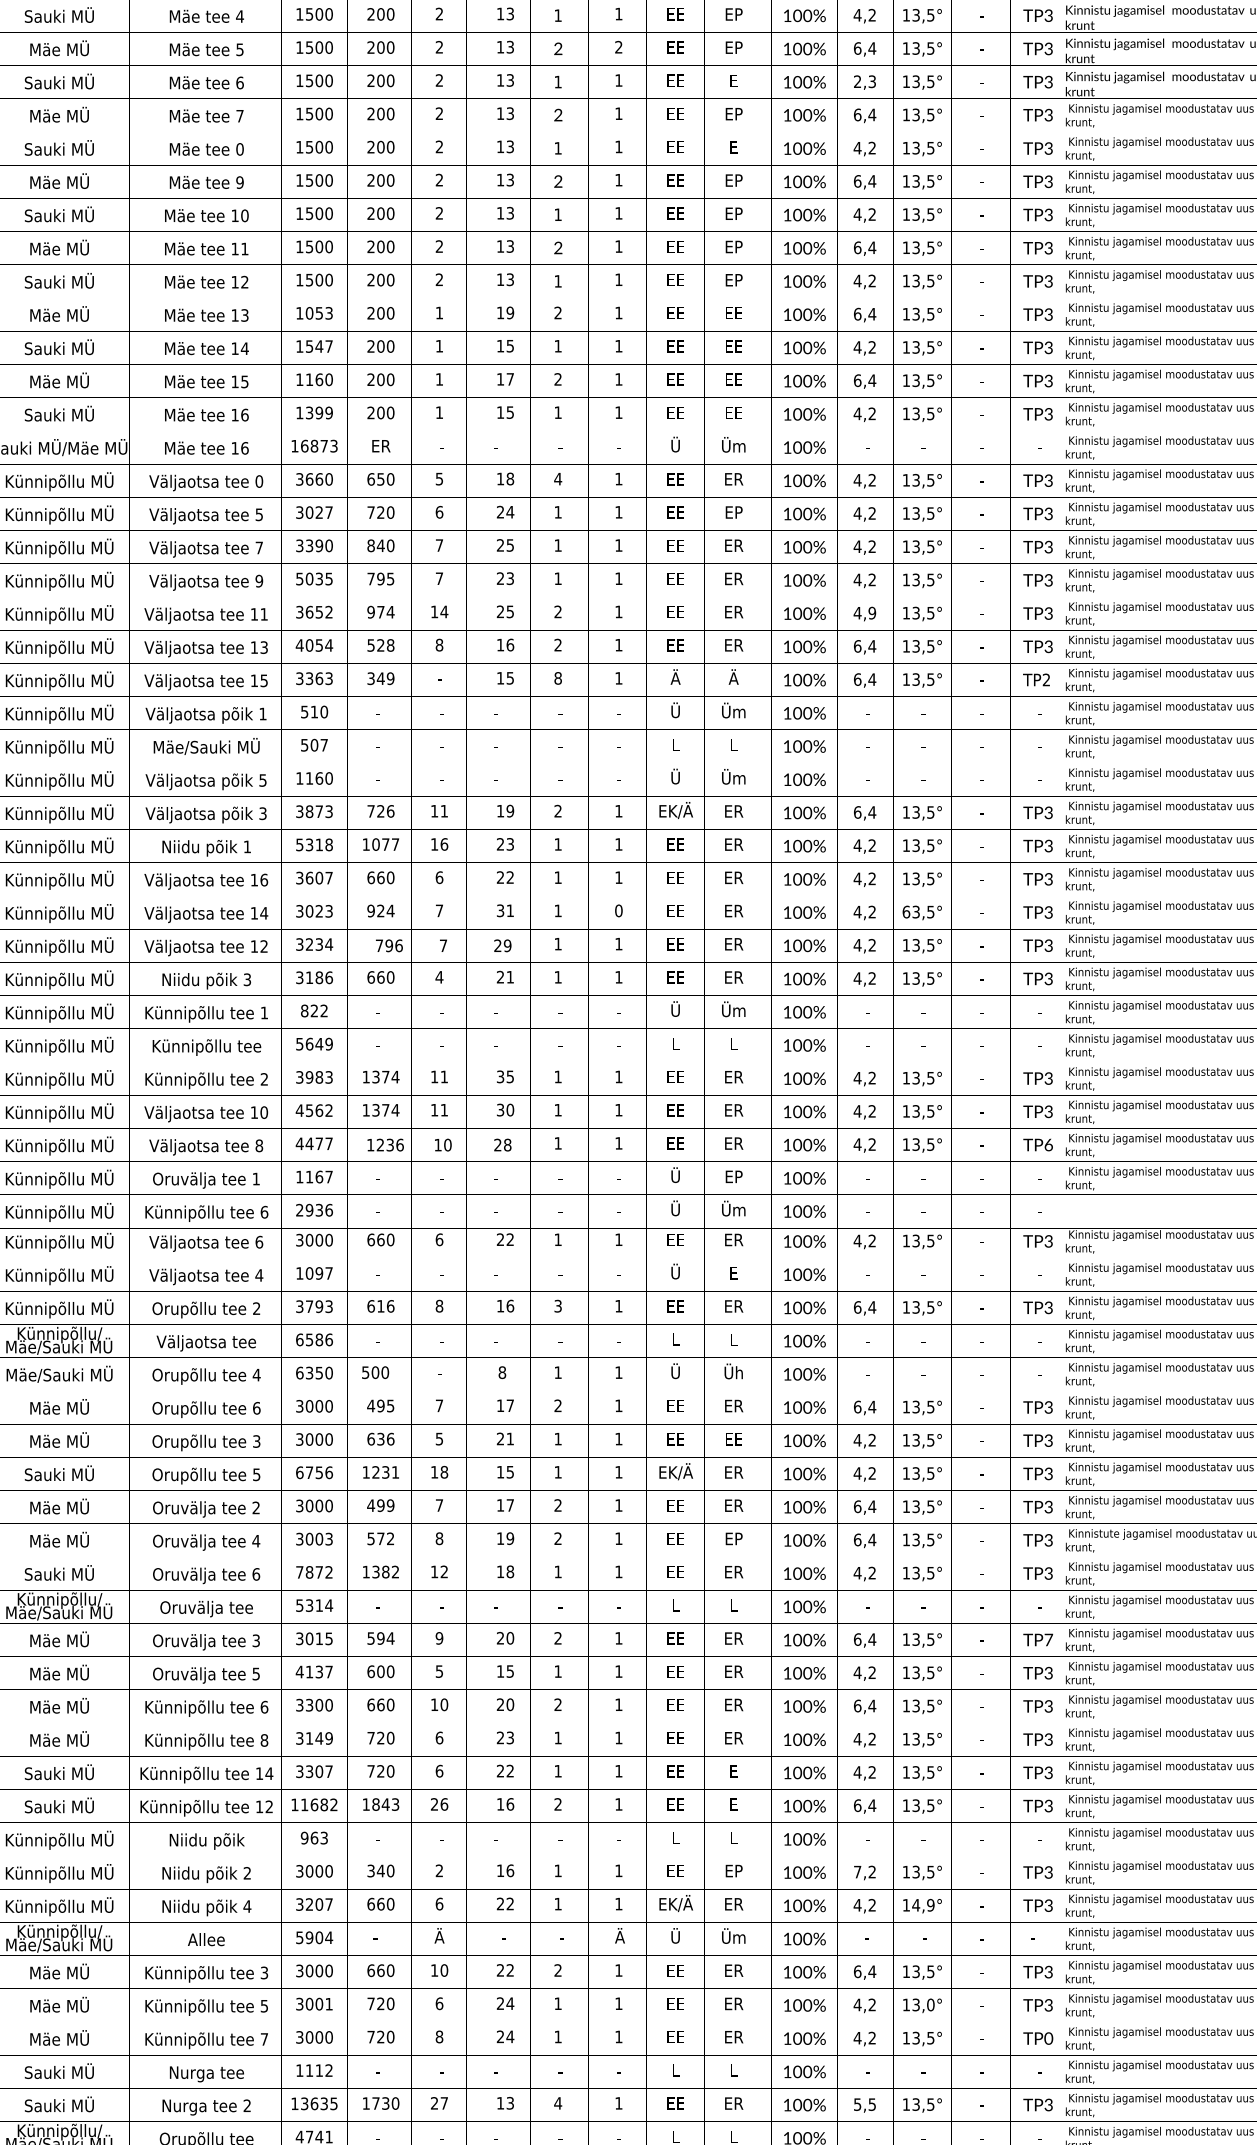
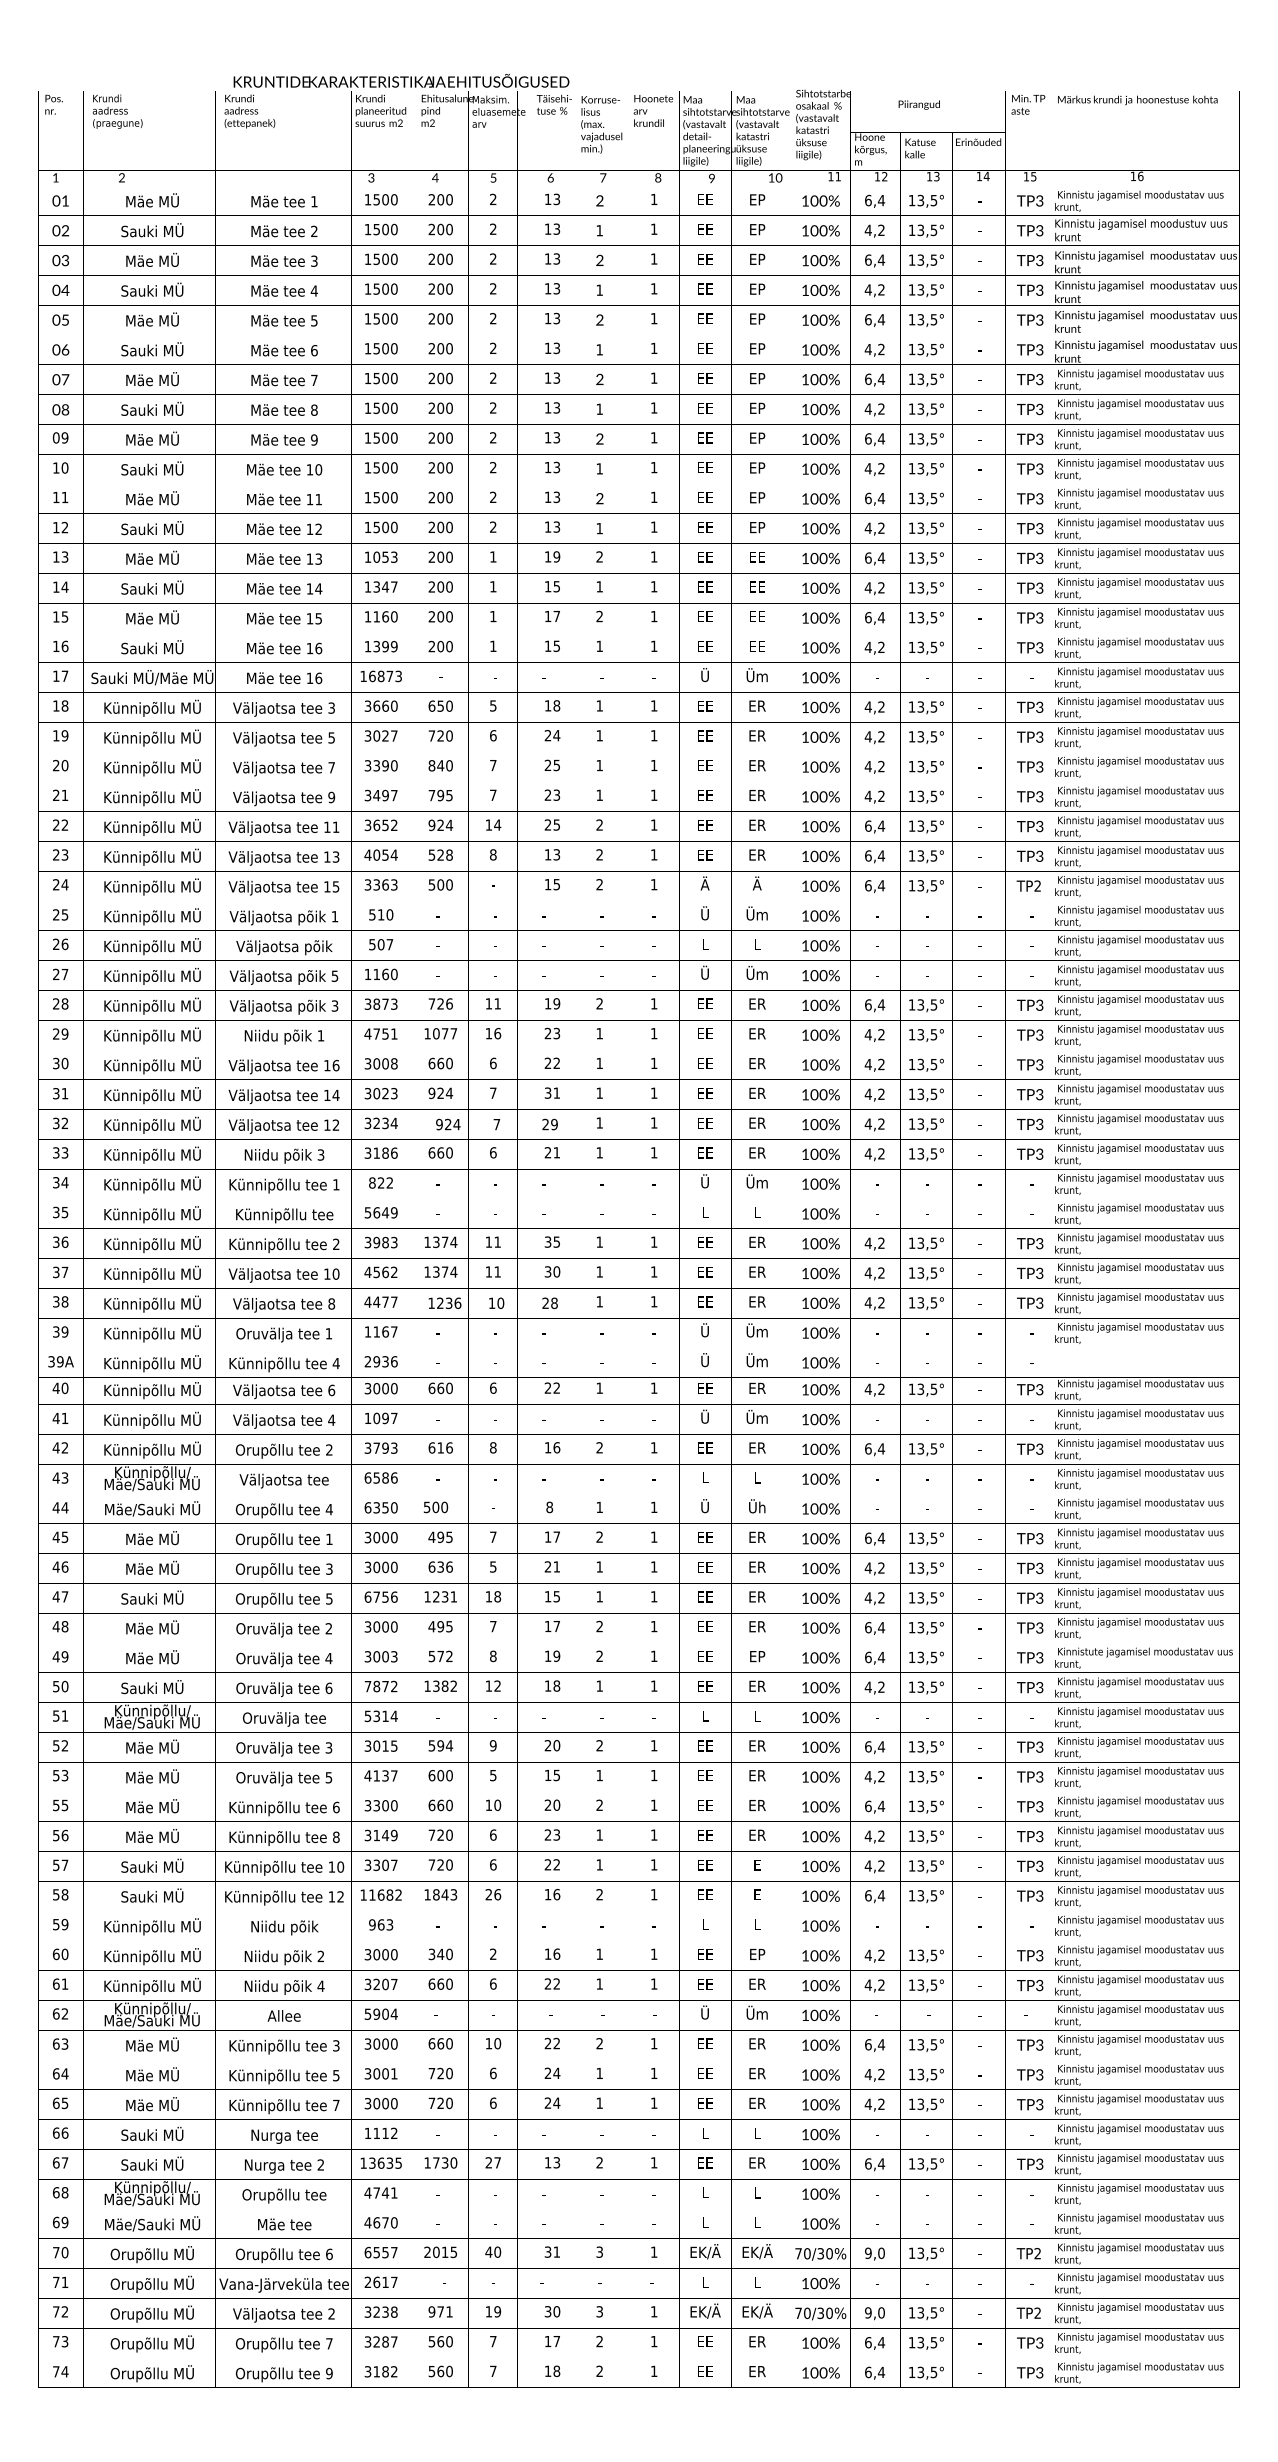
text: (618, 47) -> (653, 318), 2 -> 1
text: (734, 80) -> (757, 348), E -> EP
text: (864, 81) -> (874, 349), 2,3 -> 4,2
text: (734, 146) -> (757, 407), E -> EP
text: (240, 148) -> (314, 409), 0 -> 8
text: (309, 345) -> (376, 586), 1547 -> 1347
text: (381, 445) -> (441, 675), ER -> -
text: (557, 478) -> (599, 705), 4 -> 1
text: (259, 480) -> (331, 707), 0 -> 3
text: (734, 512) -> (757, 735), EP -> ER
text: (314, 578) -> (381, 795), 5035 -> 3497
text: (380, 611) -> (440, 824), 974 -> 924
text: (864, 612) -> (874, 825), 4,9 -> 6,4
text: (509, 644) -> (556, 854), 16 -> 13
text: (380, 678) -> (440, 884), 349 -> 500
text: (557, 678) -> (599, 884), 8 -> 2
text: (206, 747) -> (284, 946), Mäe/Sauki MÜ -> Väljaotsa põik
text: (676, 809) -> (705, 1002), EK/Ä -> EE
text: (313, 844) -> (380, 1033), 5318 -> 4751
text: (319, 877) -> (385, 1063), 3607 -> 3008
text: (618, 910) -> (653, 1092), 0 -> 1
text: (905, 912) -> (911, 1094), 63,5° -> 13,5°
text: (389, 945) -> (448, 1124), 796 -> 924
text: (438, 976) -> (492, 1152), 4 -> 6
text: (1048, 1144) -> (1039, 1302), TP6 -> TP3
text: (732, 1175) -> (756, 1330), EP -> Üm
text: (263, 1212) -> (335, 1363), 6 -> 4
text: (732, 1271) -> (756, 1416), E -> Üm
text: (557, 1305) -> (599, 1447), 3 -> 2
text: (256, 1408) -> (329, 1539), 6 -> 1
text: (734, 1438) -> (757, 1566), EE -> ER
text: (676, 1470) -> (705, 1595), EK/Ä -> EE
text: (390, 1505) -> (449, 1626), 499 -> 495
text: (1048, 1639) -> (1039, 1746), TP7 -> TP3
text: (269, 1773) -> (340, 1866), 14 -> 10
text: (856, 1871) -> (867, 1954), 7,2 -> 4,2
text: (676, 1903) -> (705, 1983), EK/Ä -> EE
text: (923, 1904) -> (927, 1984), 14,9° -> 13,5°
text: (439, 1935) -> (493, 2012), Ä -> -
text: (619, 1935) -> (654, 2012), Ä -> -
text: (930, 2004) -> (933, 2074), 13,0° -> 13,5°
text: (439, 2036) -> (493, 2102), 8 -> 6
text: (1048, 2038) -> (1039, 2104), TP0 -> TP3
text: (557, 2103) -> (599, 2162), 4 -> 2
text: (865, 2104) -> (875, 2163), 5,5 -> 6,4

